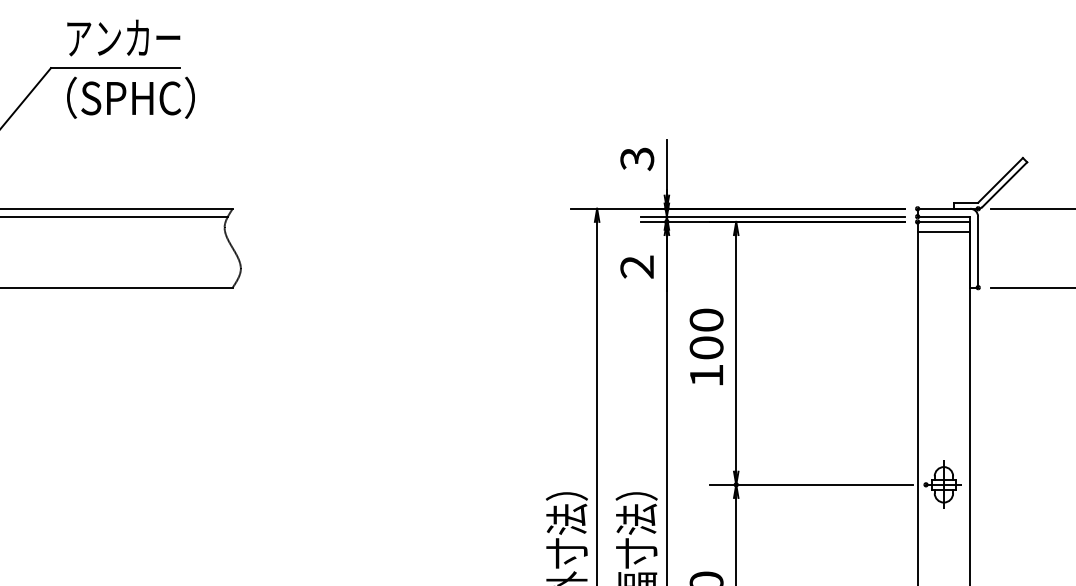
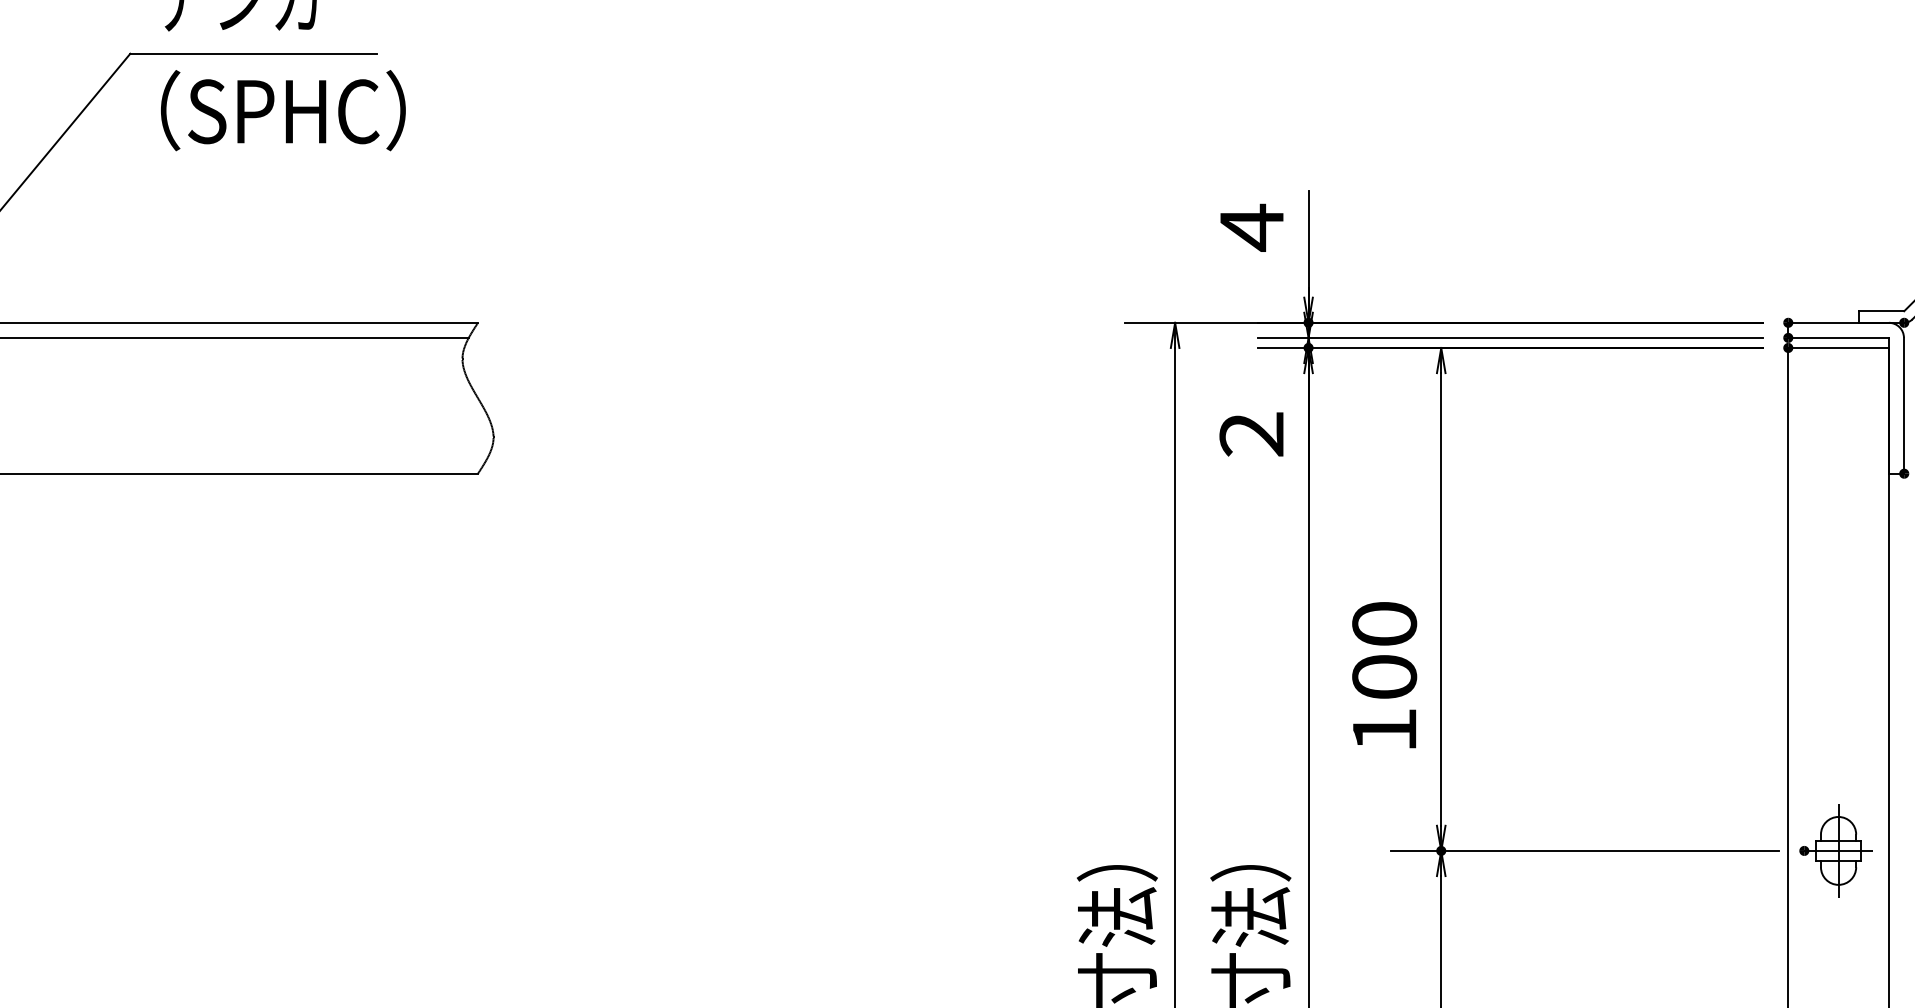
text: (637, 158) -> (1252, 226), 3 -> 4
line: (943, 232) -> (1837, 368), removed
text: (706, 346) -> (1384, 674), moved

